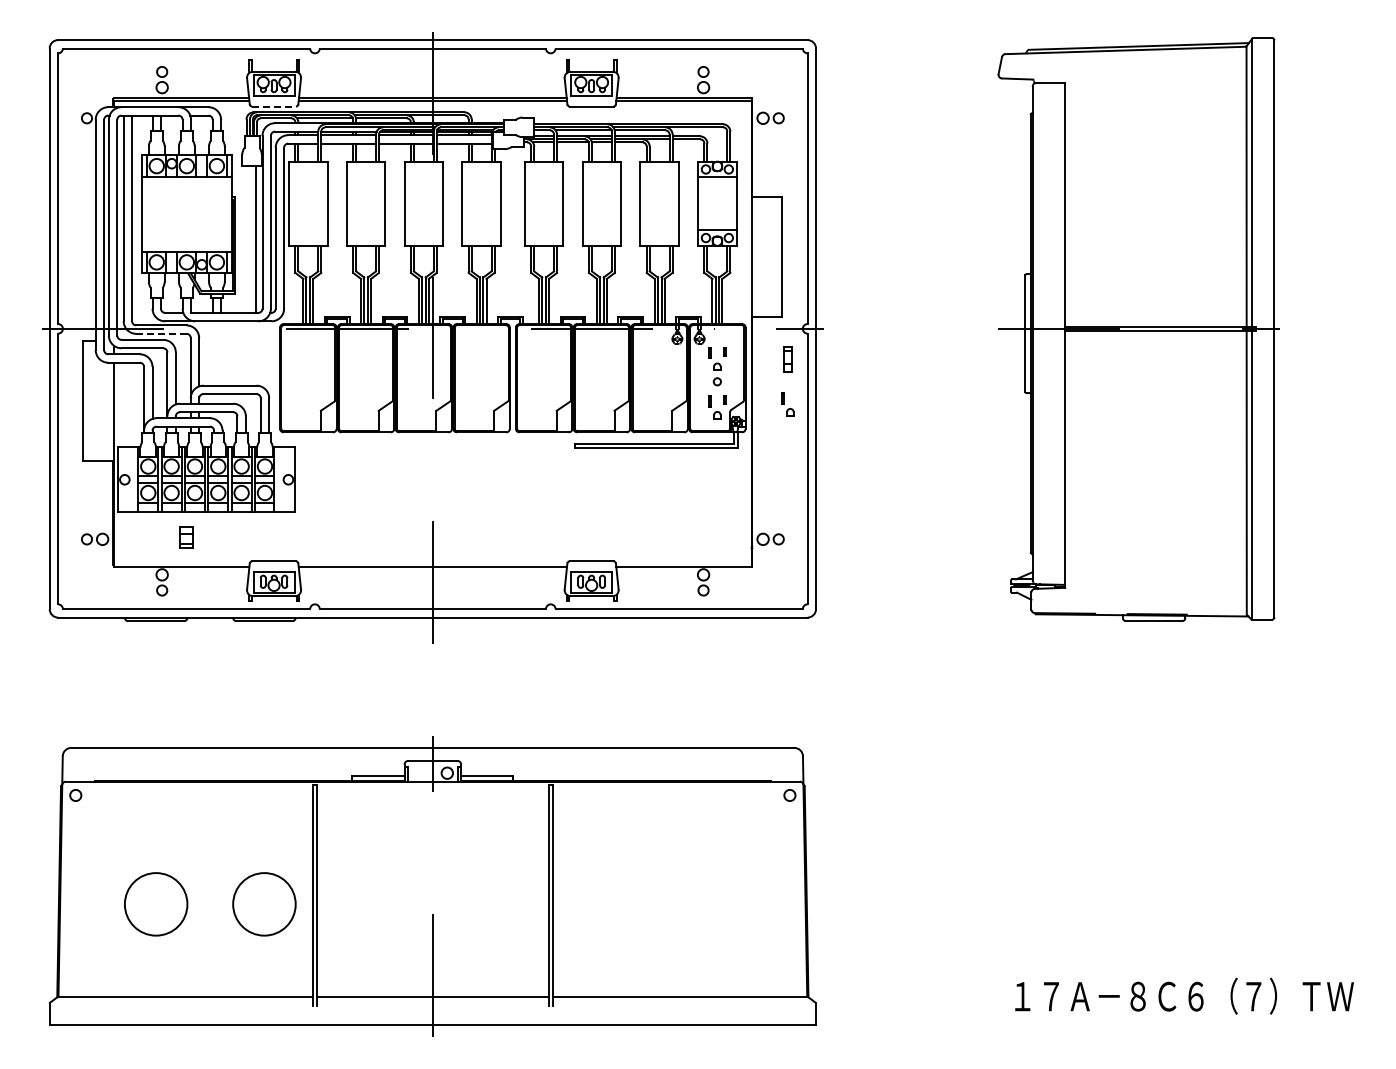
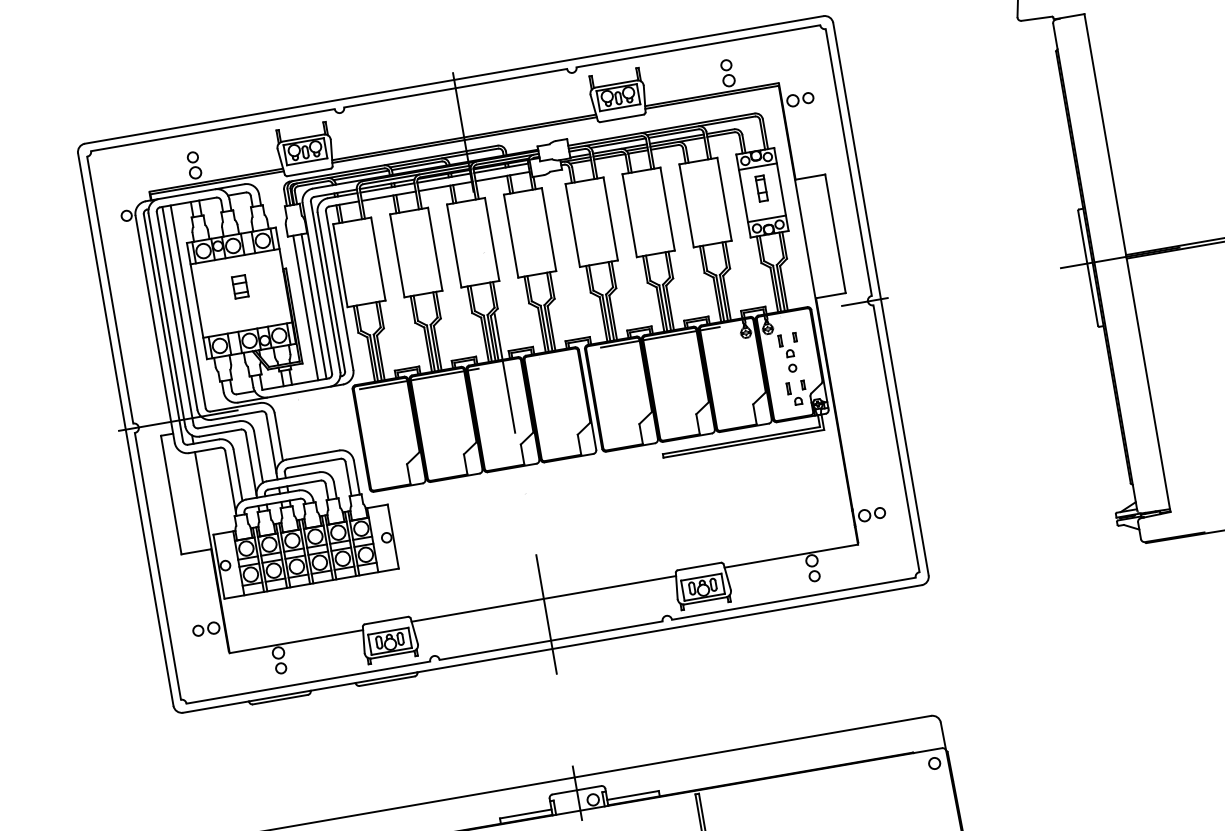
line: (274, 106) -> (309, 172), dashed -> solid
line: (247, 239) -> (305, 307), added
line: (161, 333) -> (236, 415), dashed -> solid
part: (787, 359) -> (760, 188), moved
part: (787, 404) -> (865, 378), removed
part: (186, 537) -> (239, 286), moved

